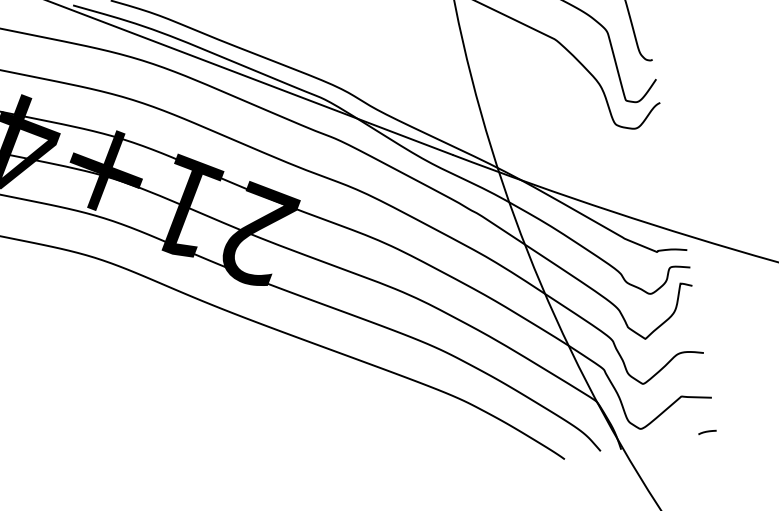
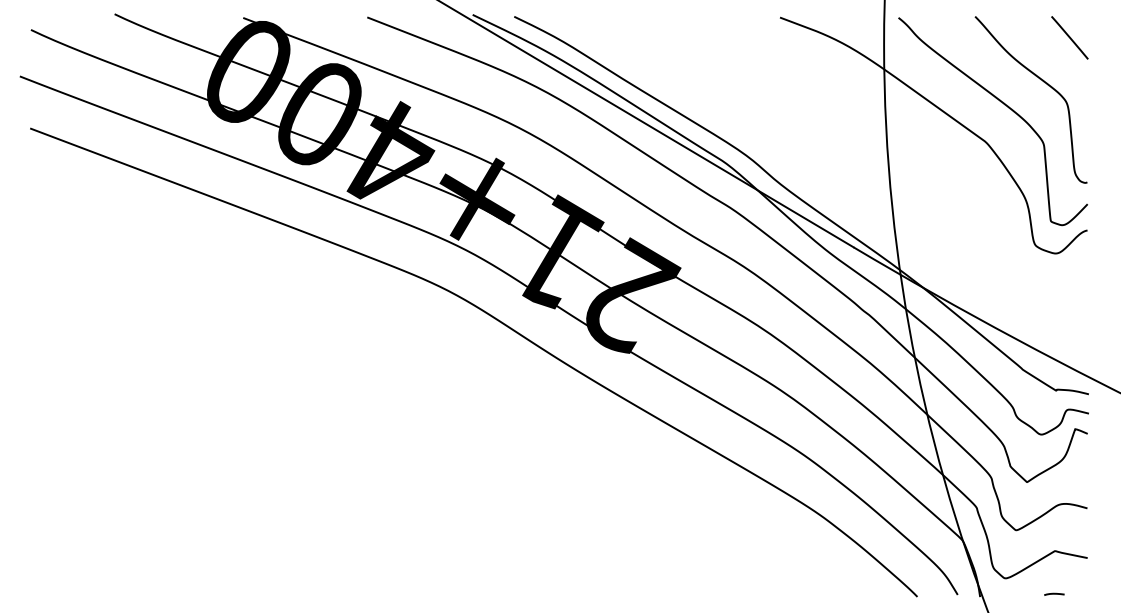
line: (707, 431) -> (1054, 593), moved

